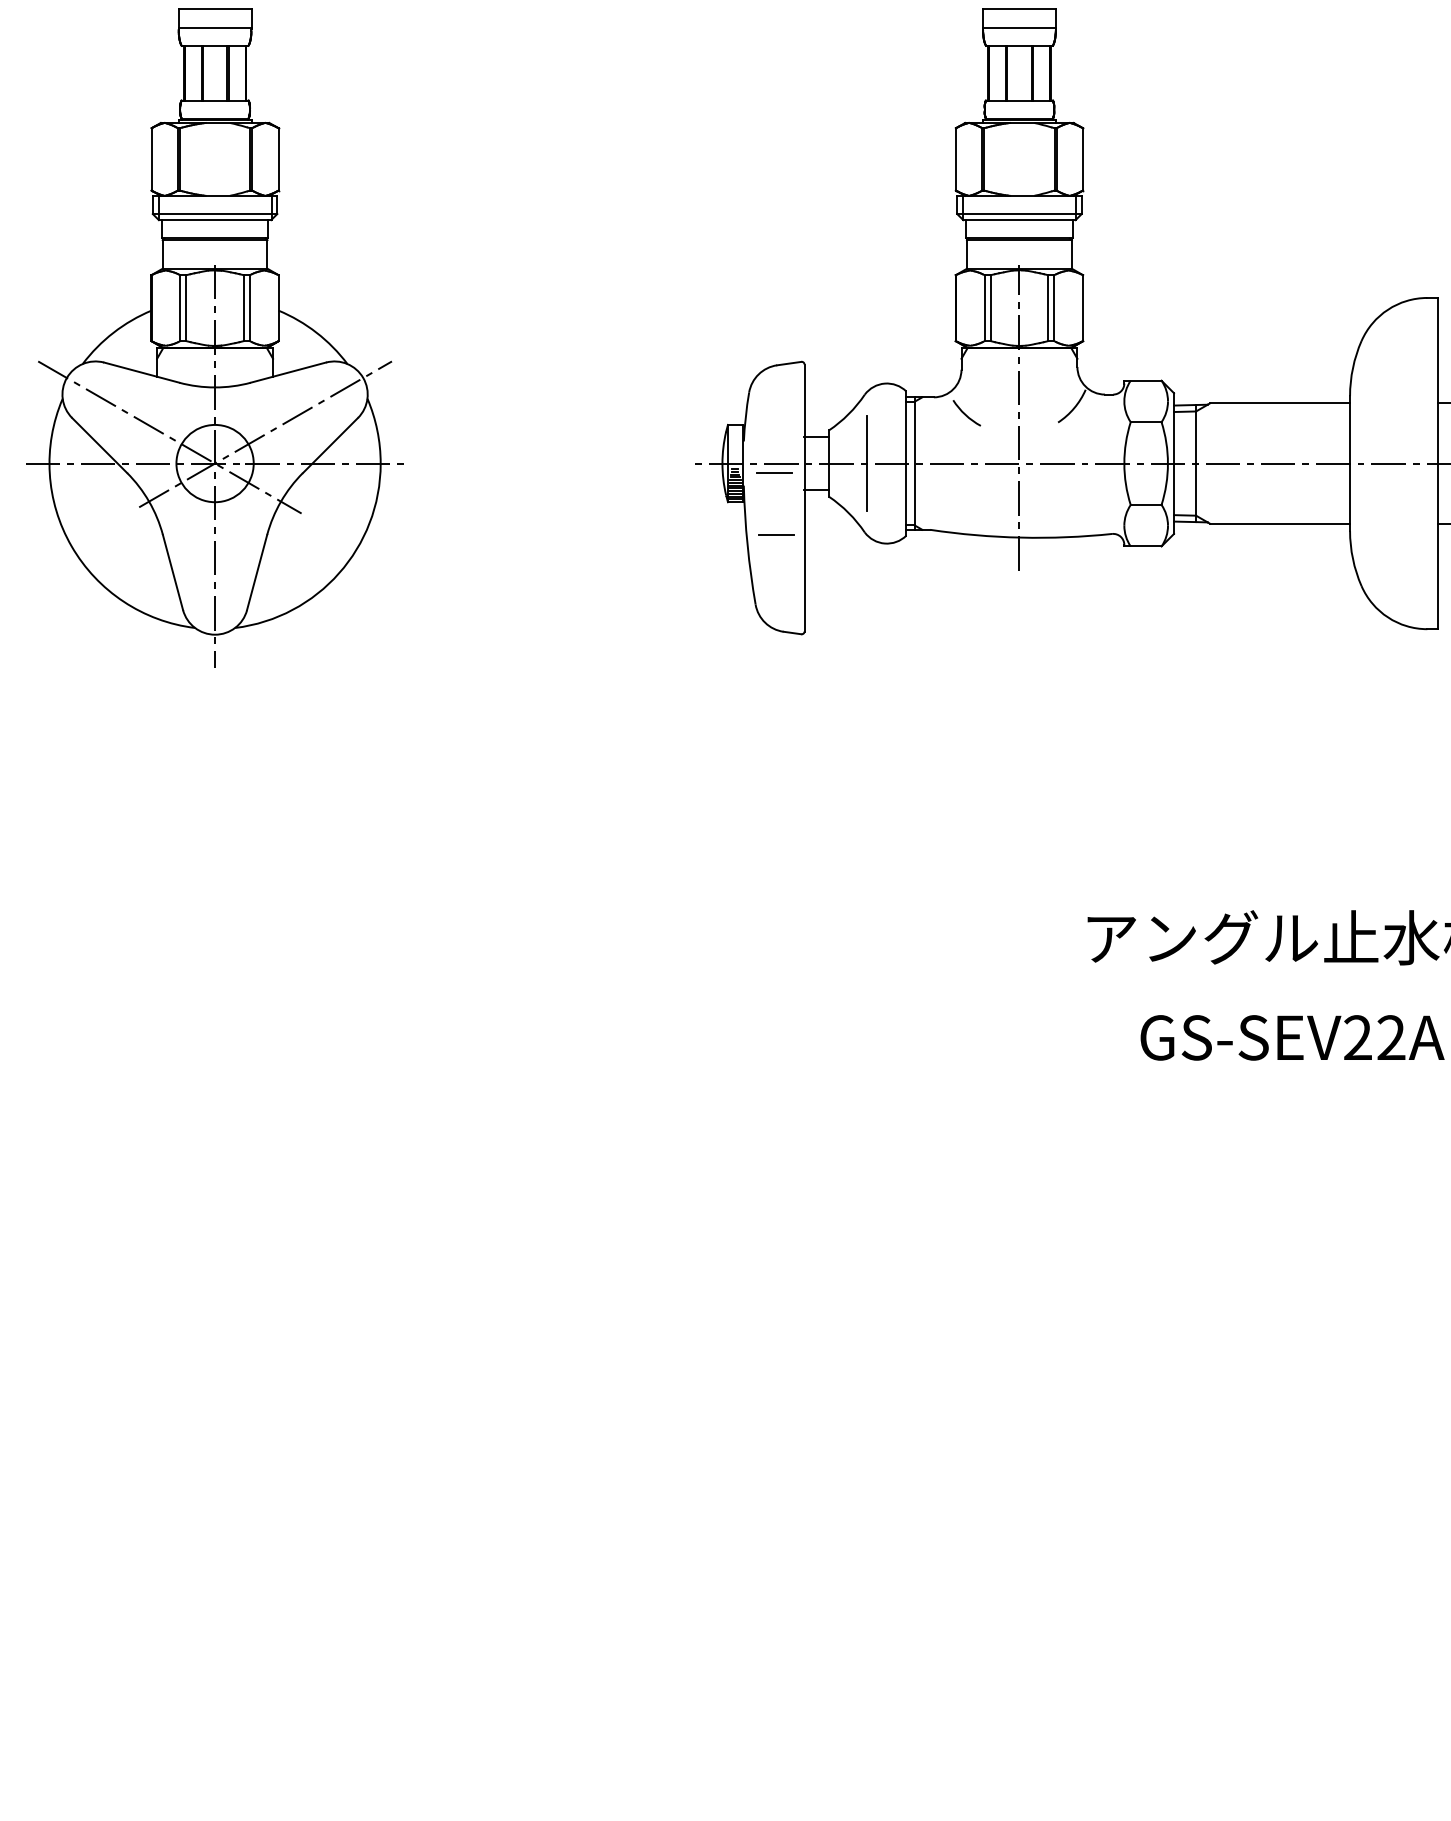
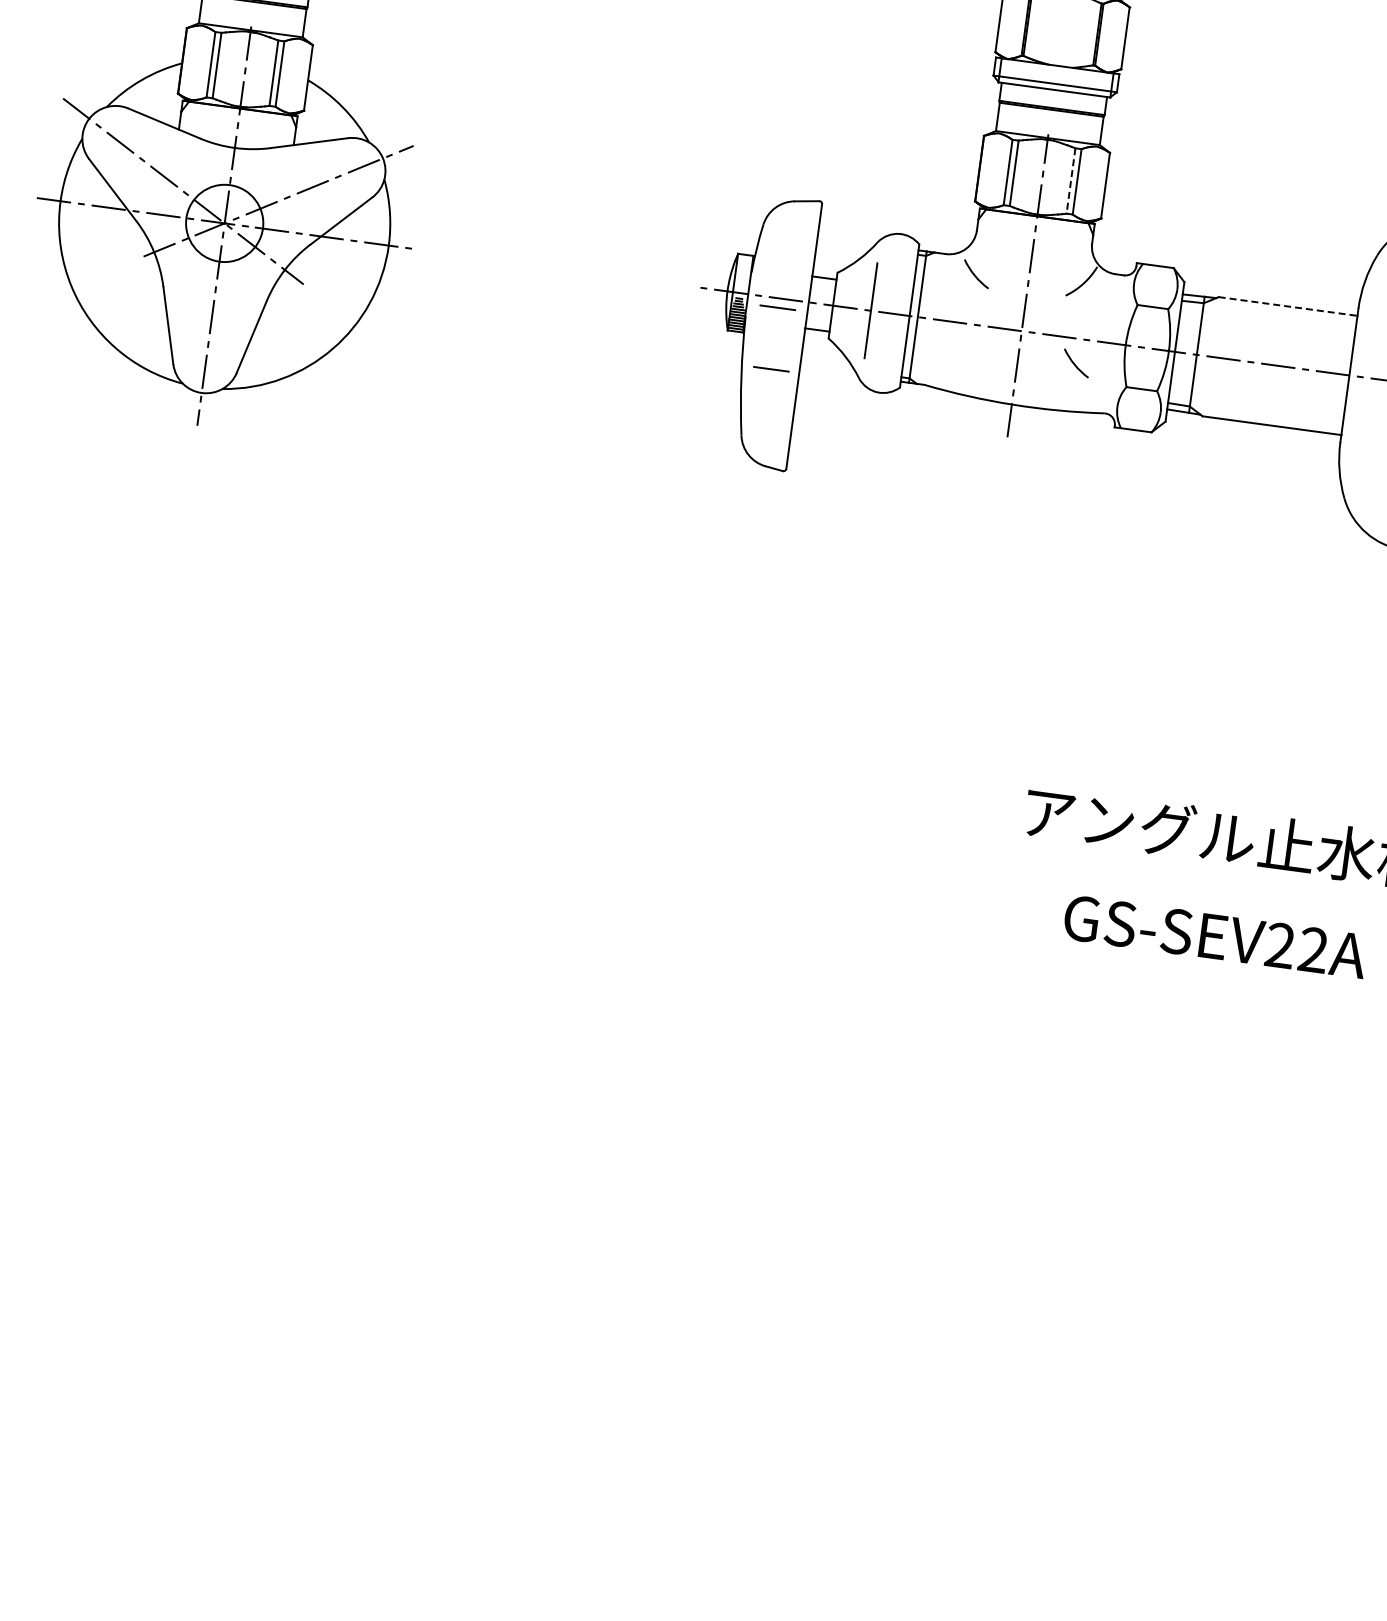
line: (1048, 308) -> (1071, 181), solid -> dashed
line: (1280, 403) -> (1288, 306), solid -> dashed
arc: (1076, 488) -> (1074, 363), added

